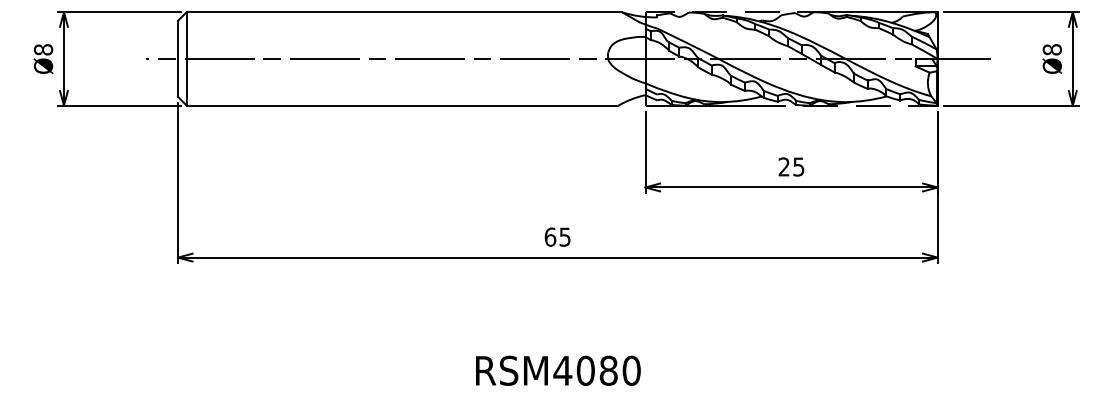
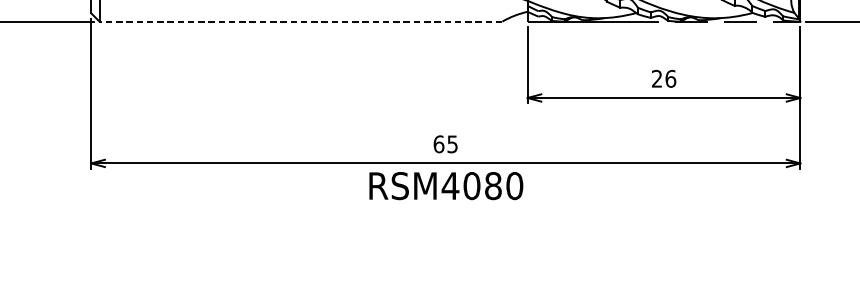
line: (402, 105) -> (300, 21), solid -> dashed
text: (798, 166) -> (670, 78), 25 -> 26
text: (558, 370) -> (446, 185), moved

